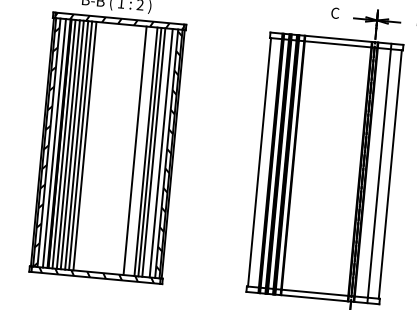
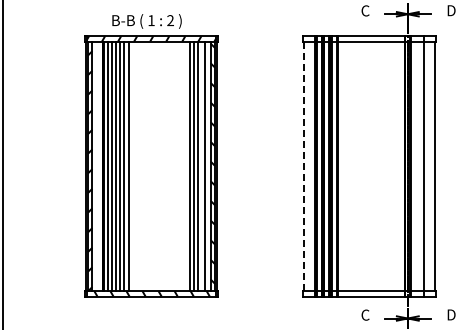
line: (54, 143) -> (97, 166), removed
line: (134, 150) -> (178, 166), removed
line: (259, 162) -> (303, 166), solid -> dashed

